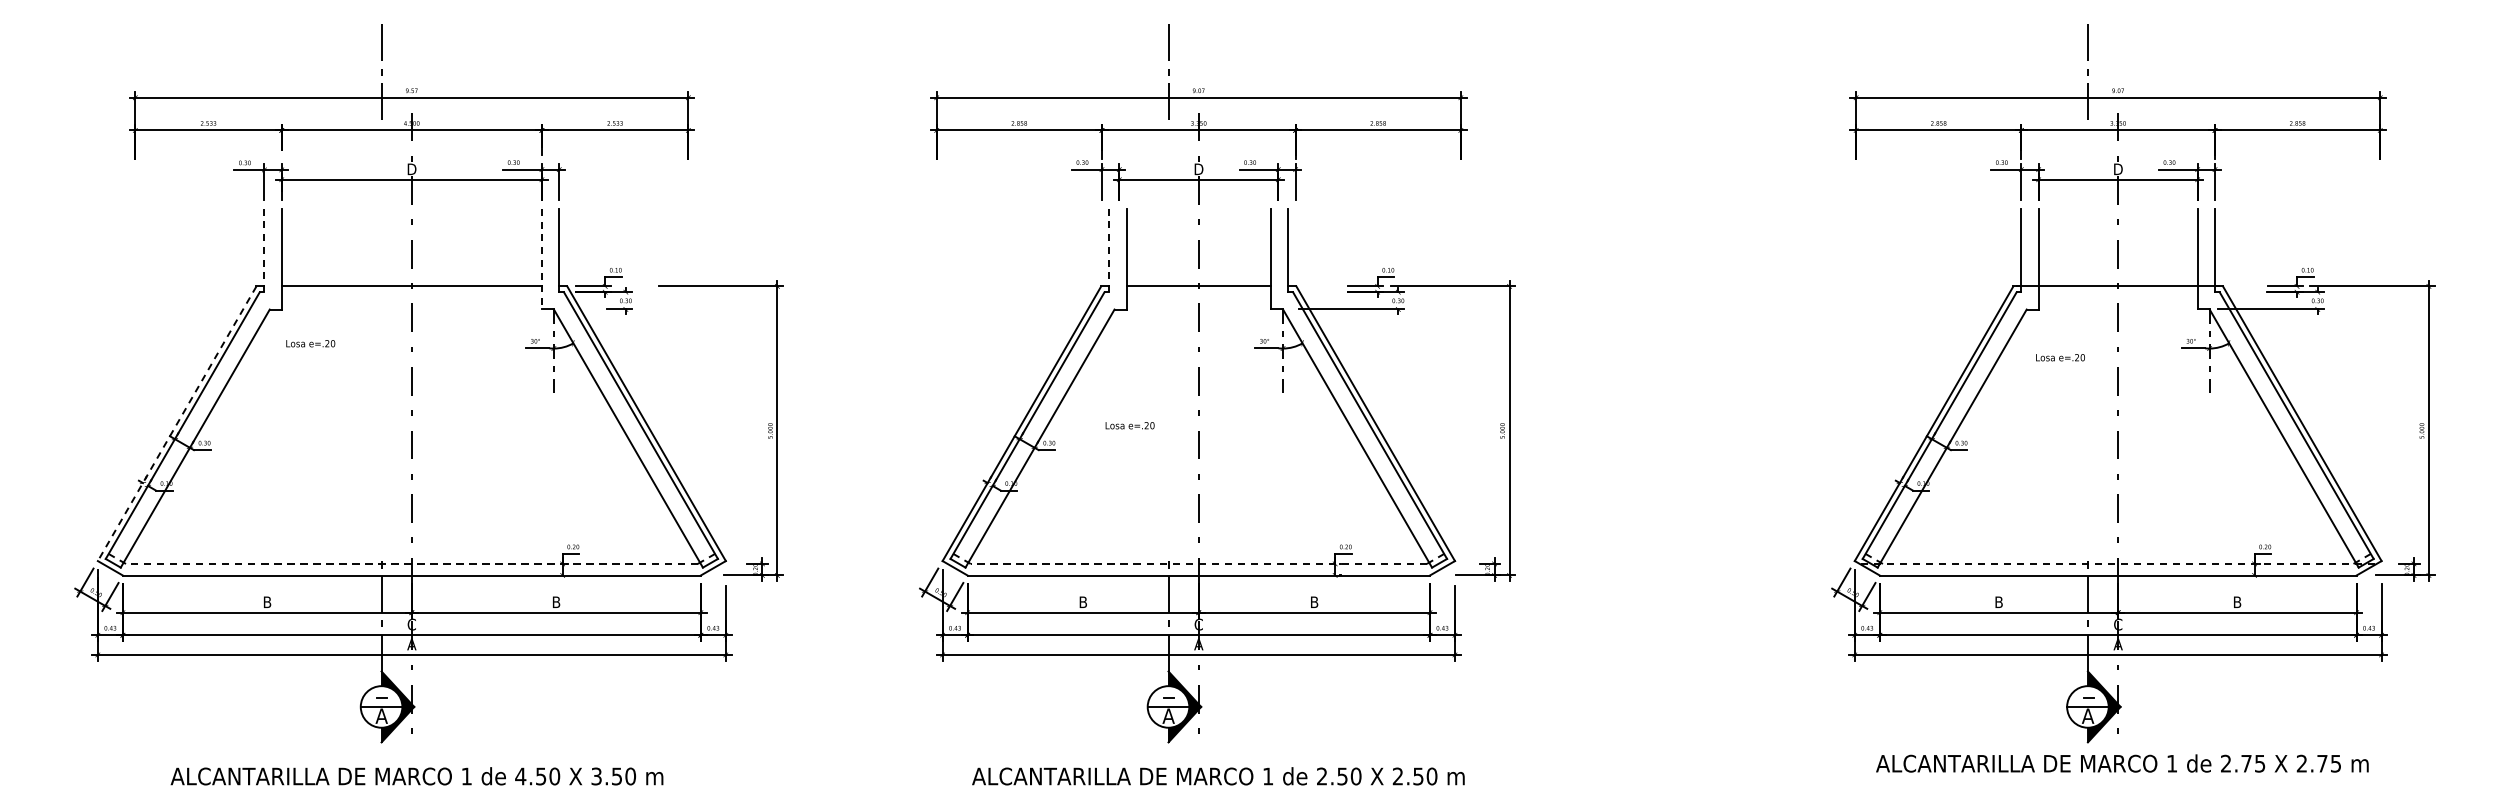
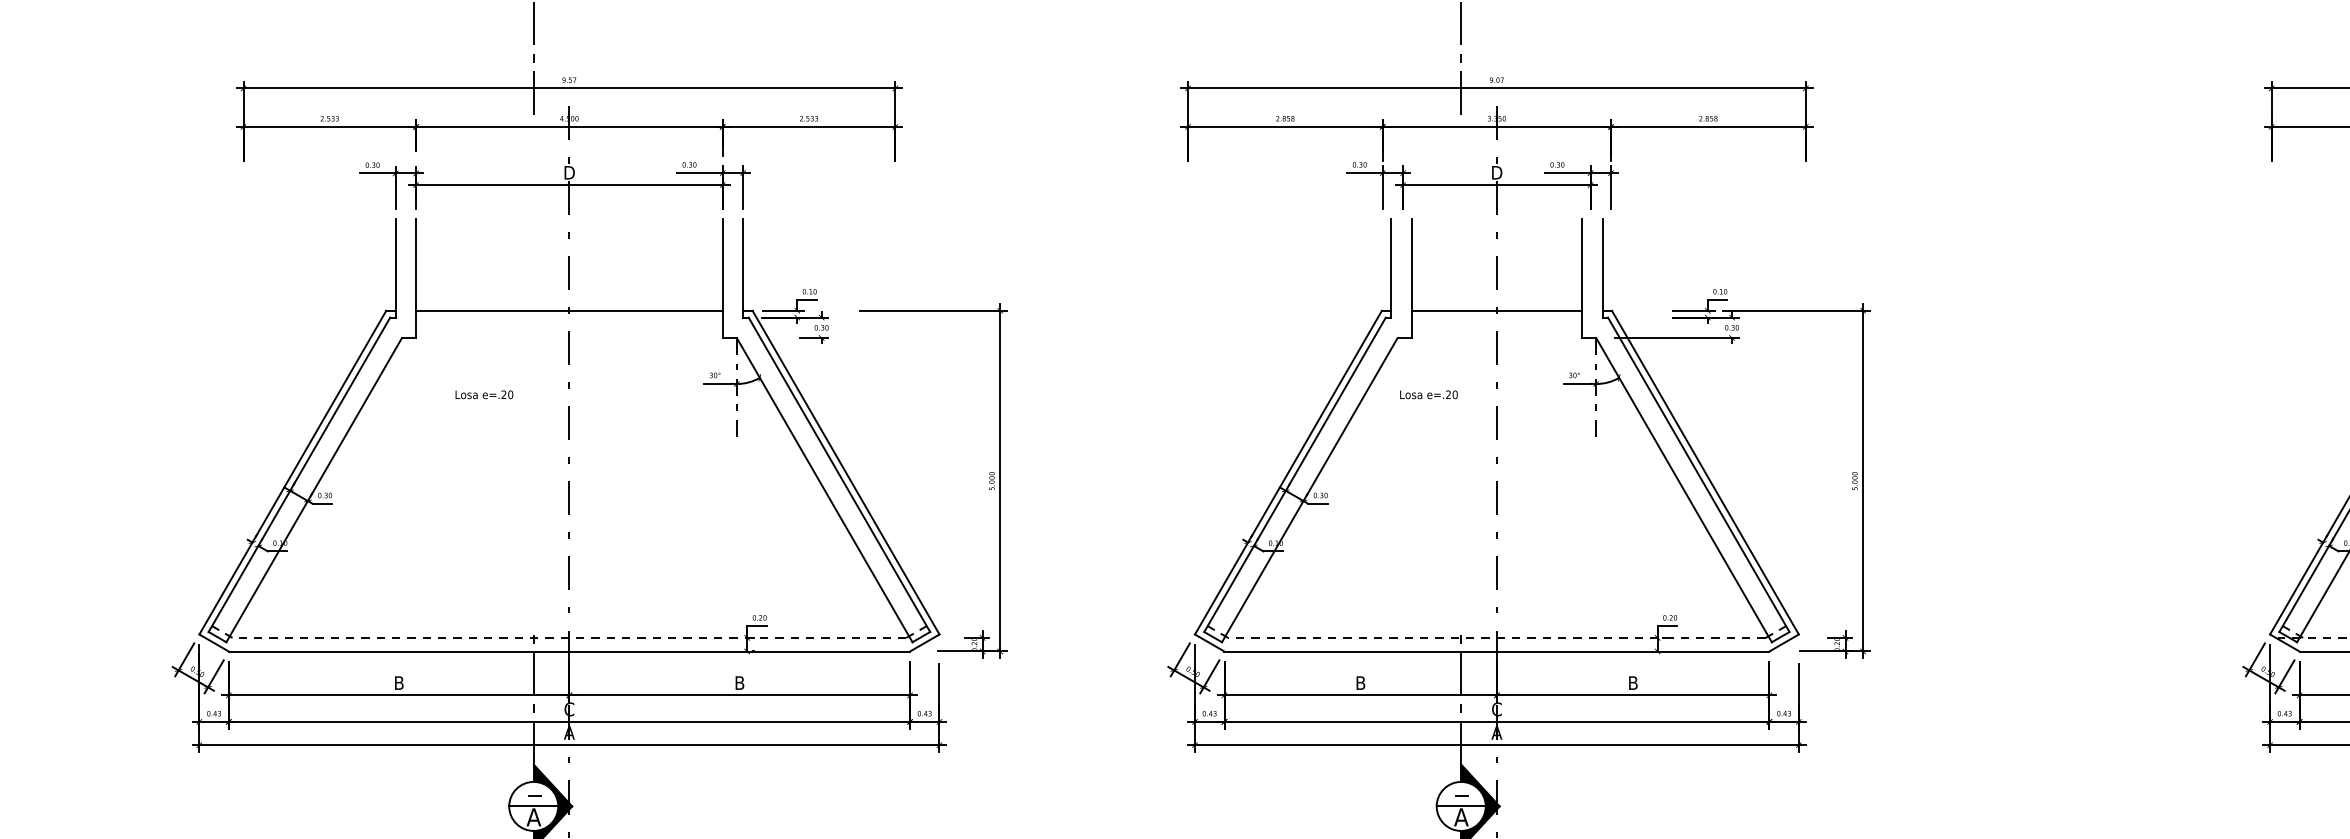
line: (264, 250) -> (395, 268), dashed -> solid
line: (1109, 250) -> (1391, 268), dashed -> solid
line: (541, 259) -> (722, 279), dashed -> solid
text: (310, 343) -> (484, 394), moved
line: (177, 423) -> (293, 472), dashed -> solid
text: (1129, 425) -> (1428, 394), moved

